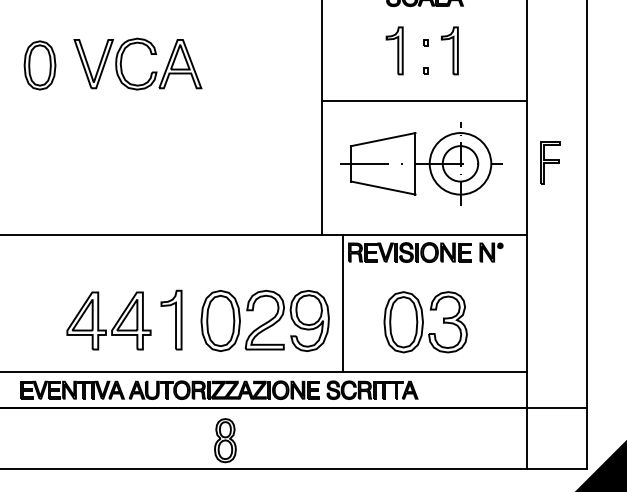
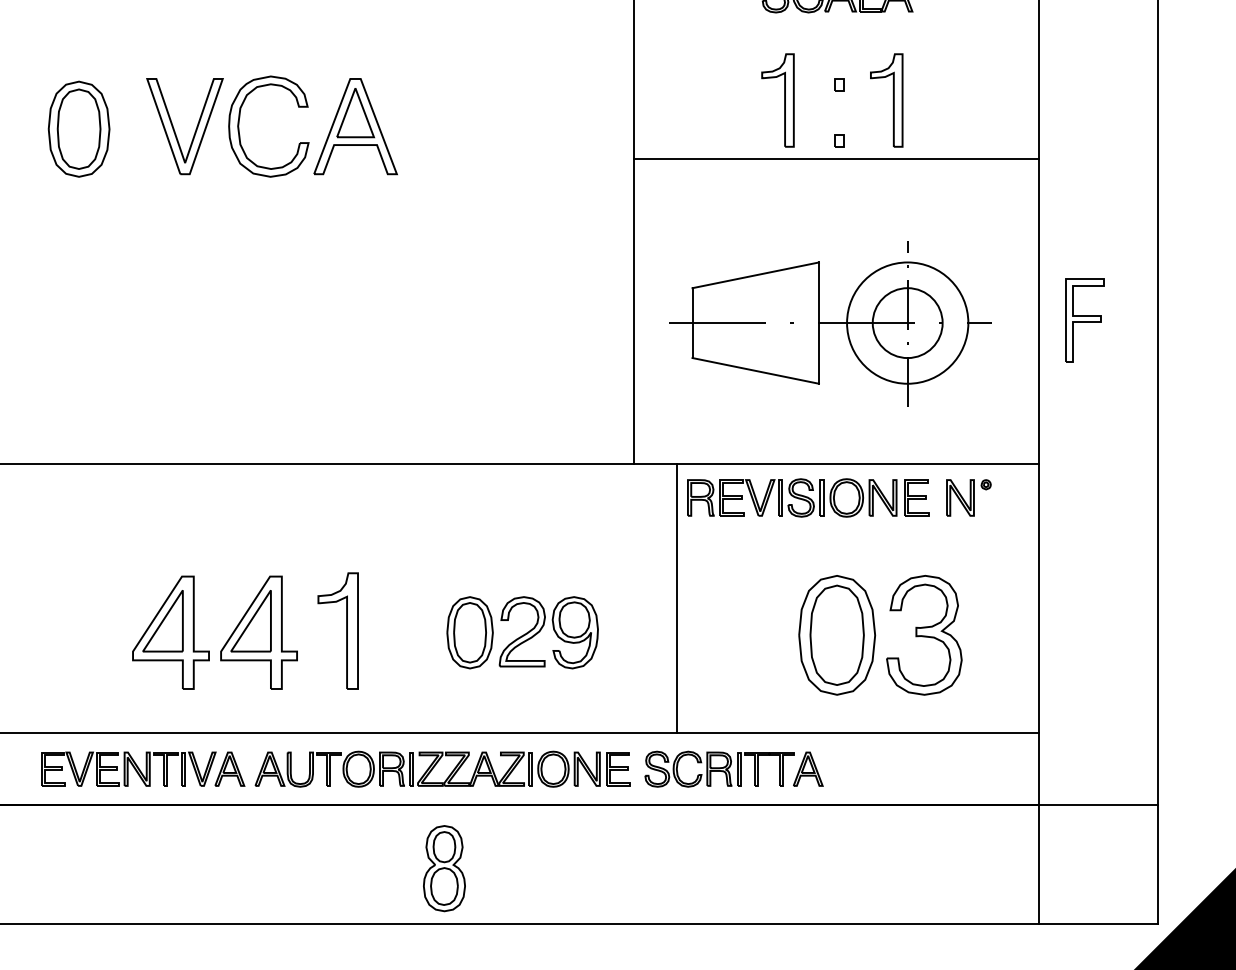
line: (423, 101) -> (834, 158), moved
part: (264, 320) -> (521, 631), size x0.6
part: (425, 322) -> (880, 635), moved

